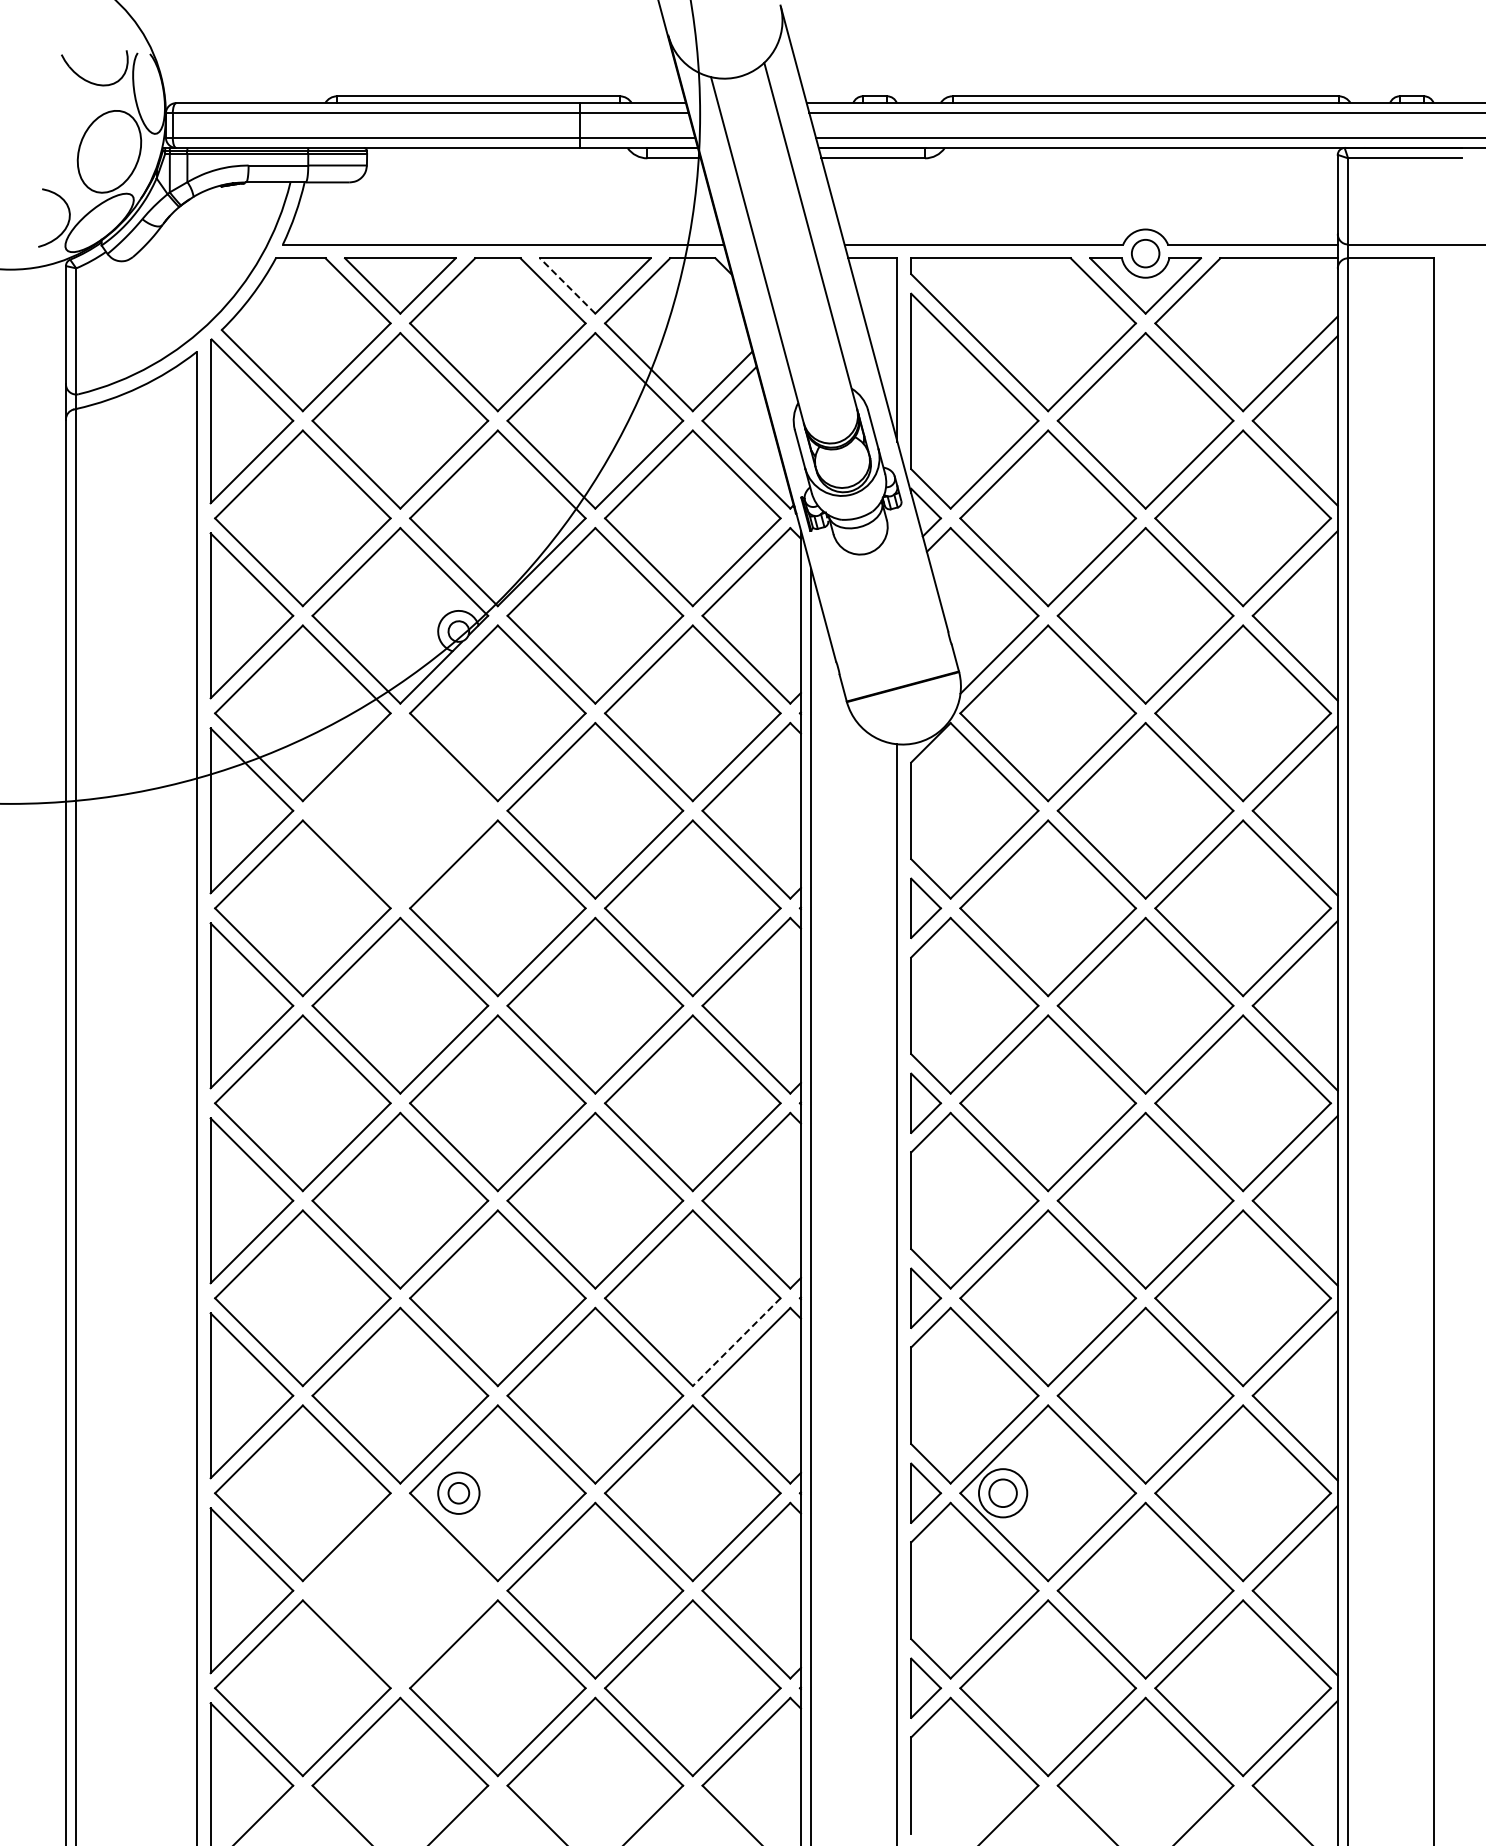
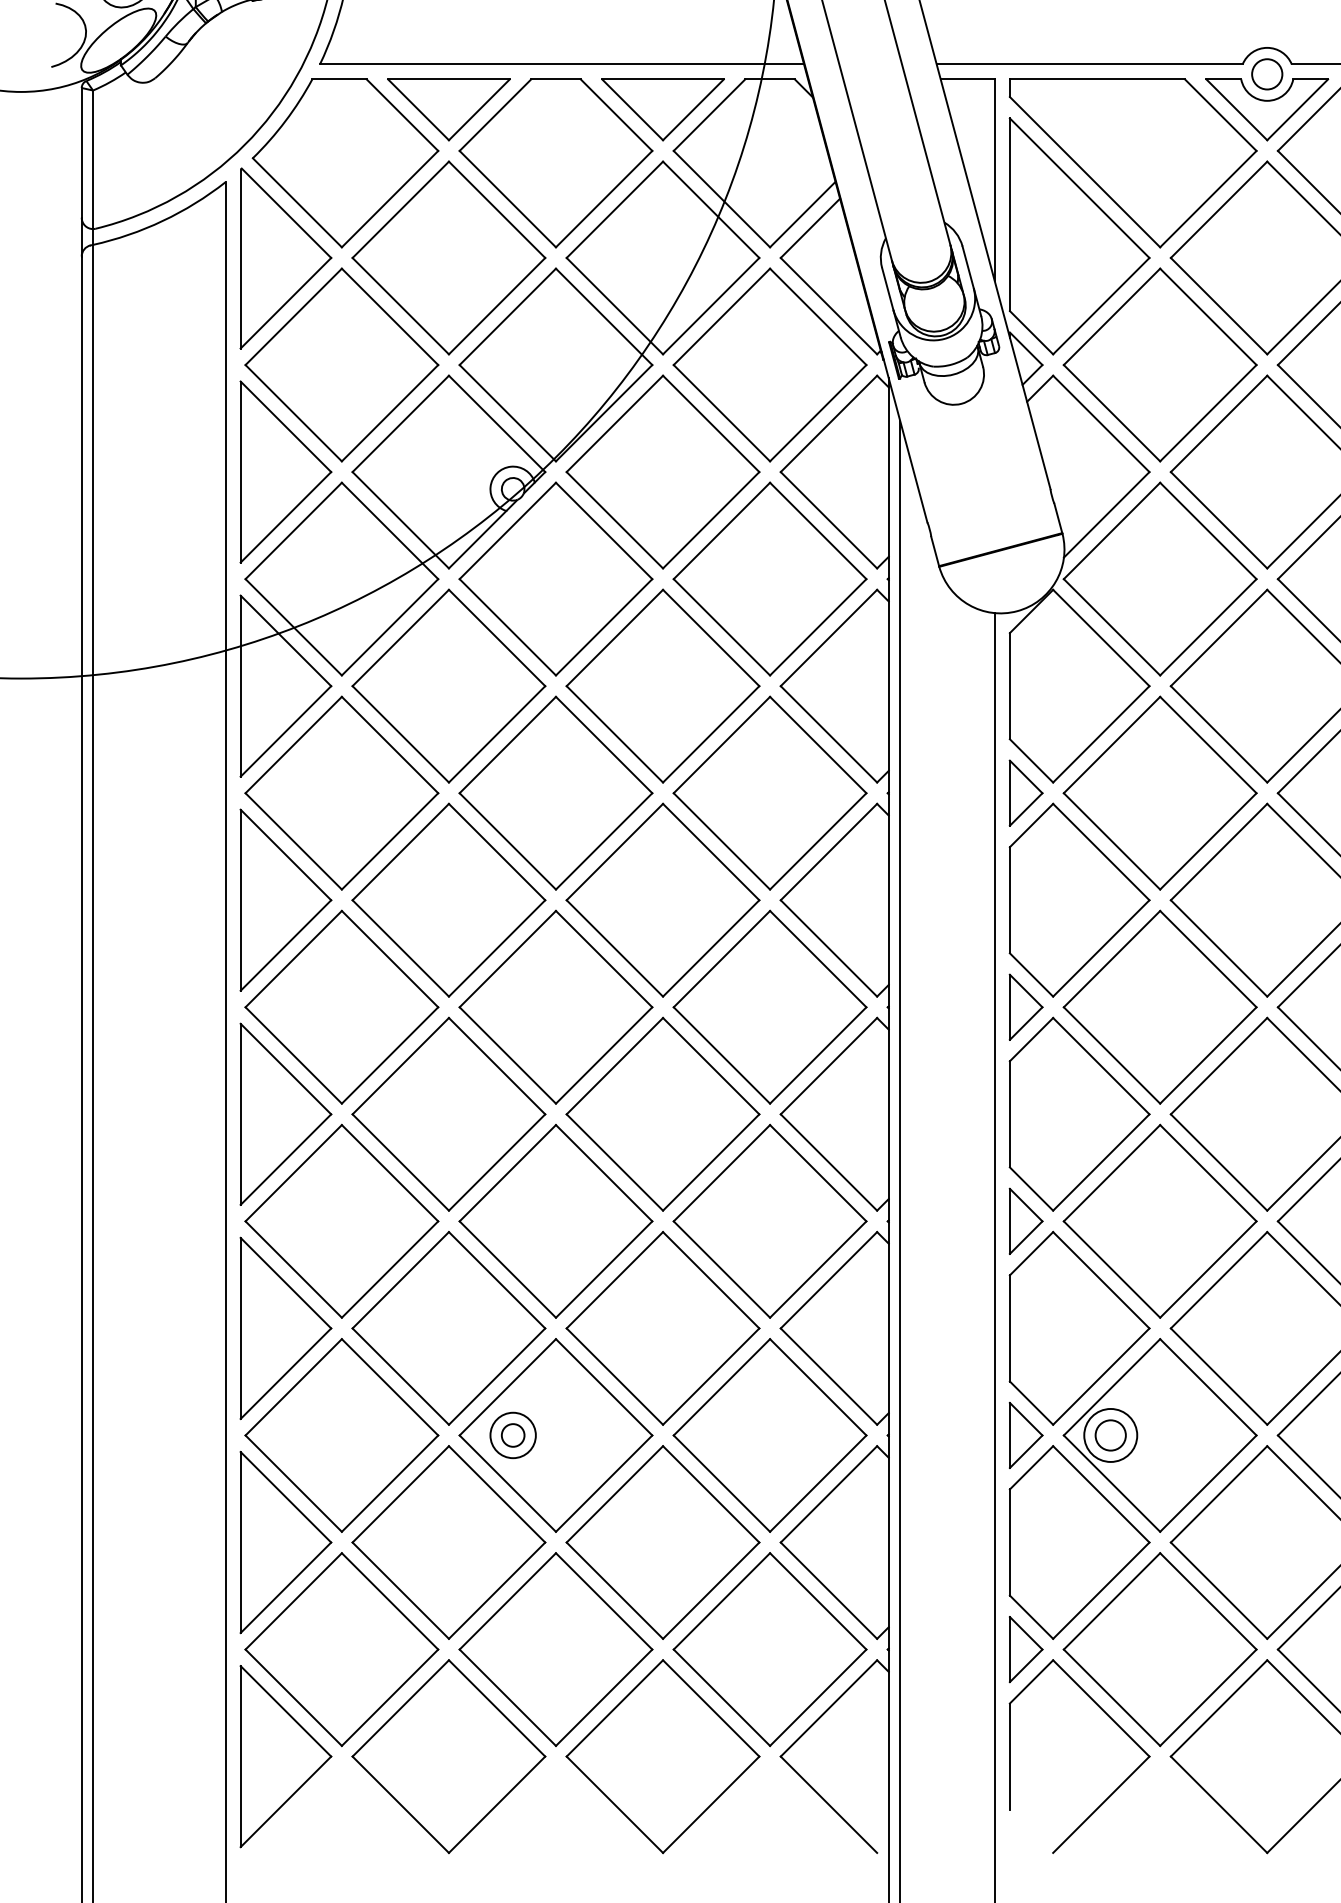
line: (567, 285) -> (632, 109), dashed -> solid
part: (400, 810) -> (449, 685), added
line: (736, 1342) -> (818, 1269), dashed -> solid
part: (400, 1590) -> (449, 1542), added

